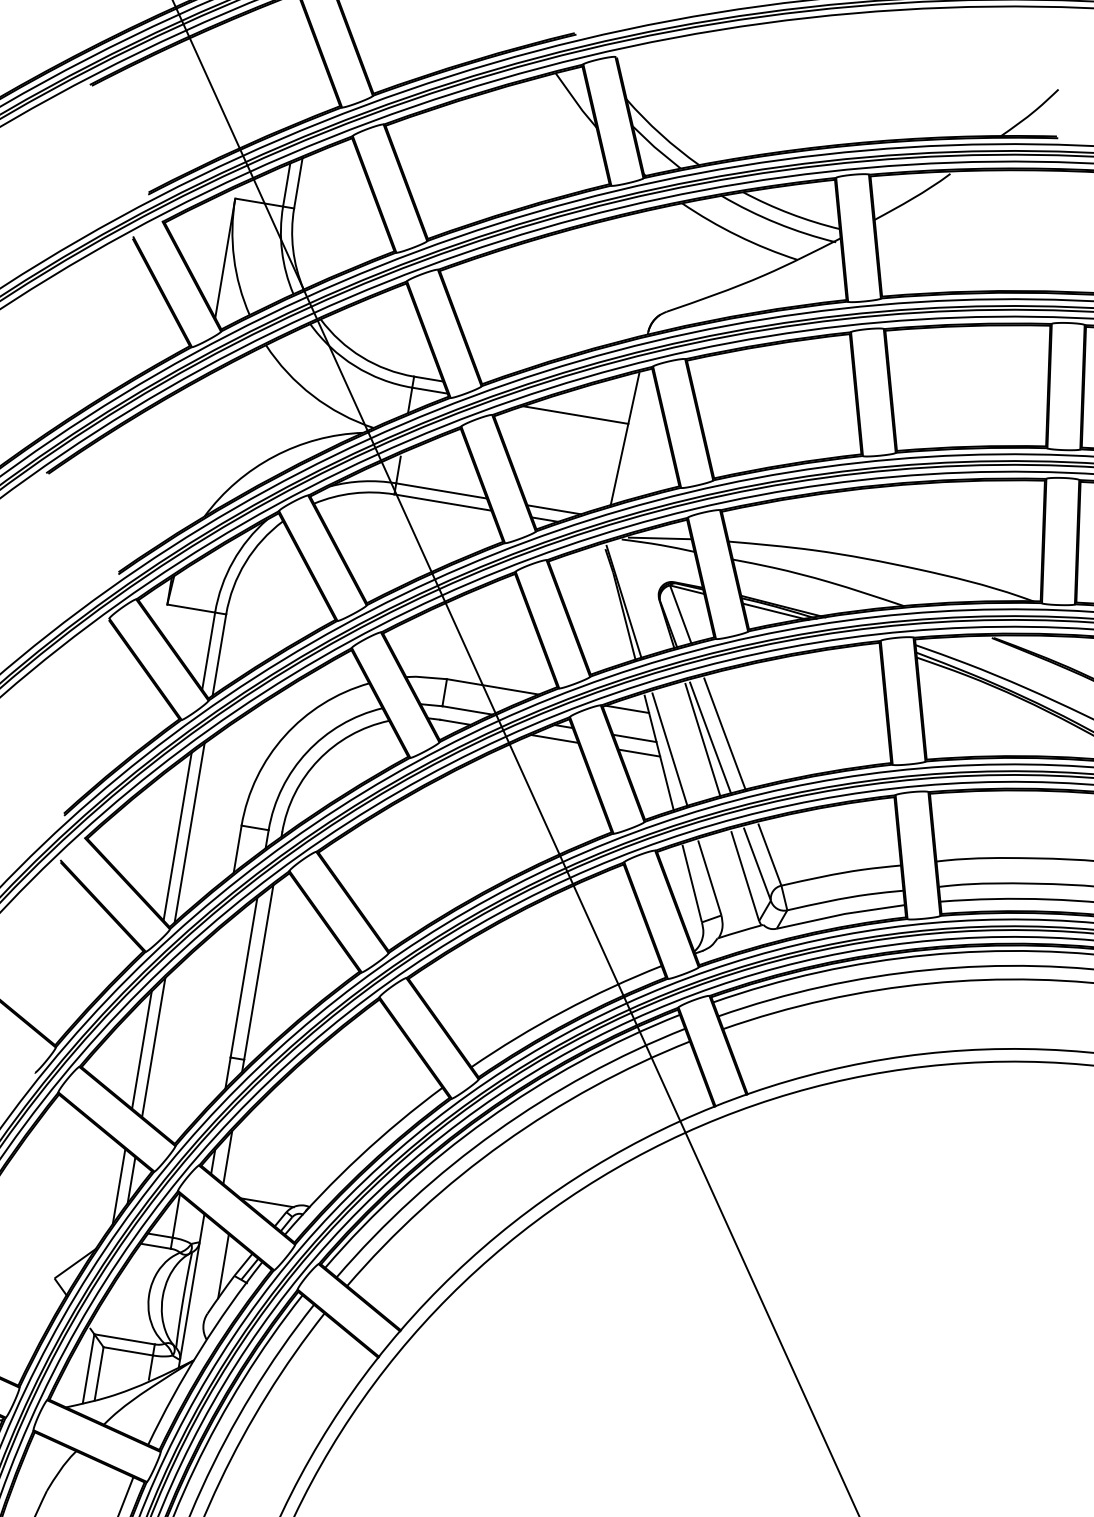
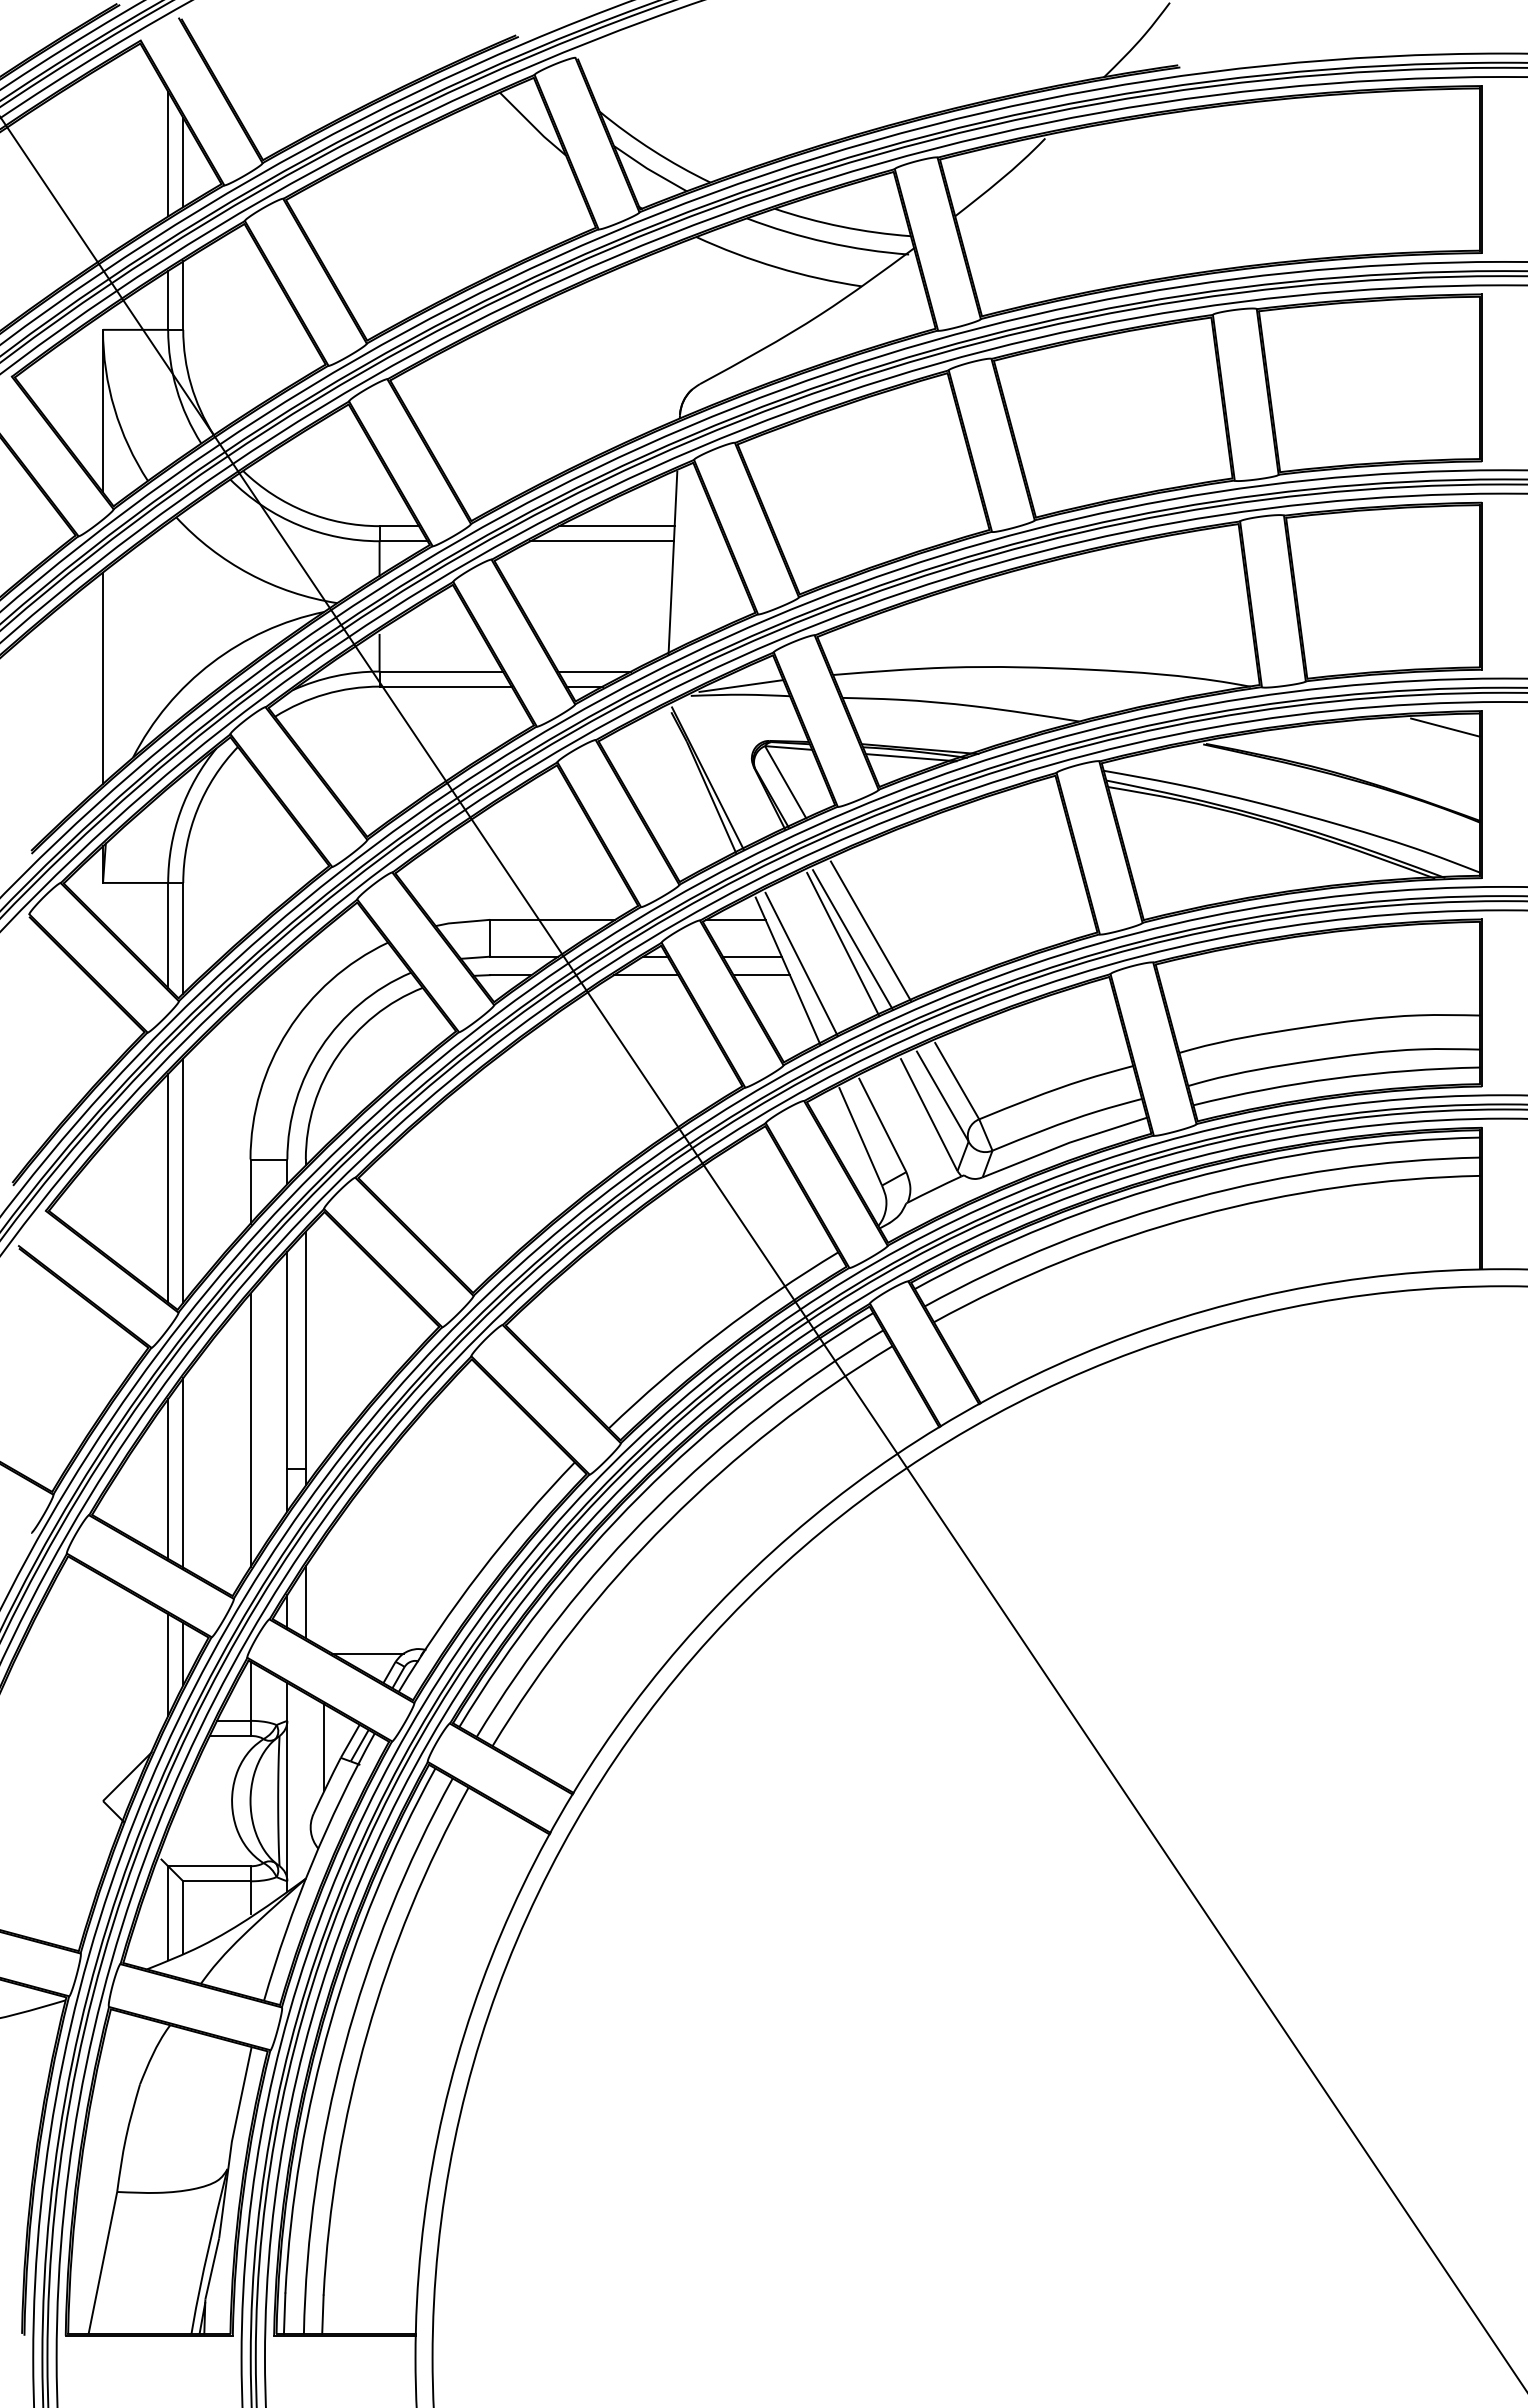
line: (304, 77) -> (168, 153), added
line: (314, 85) -> (183, 162), added
line: (587, 405) -> (616, 526), added
line: (192, 453) -> (103, 677), added
line: (208, 1024) -> (250, 1430), added

